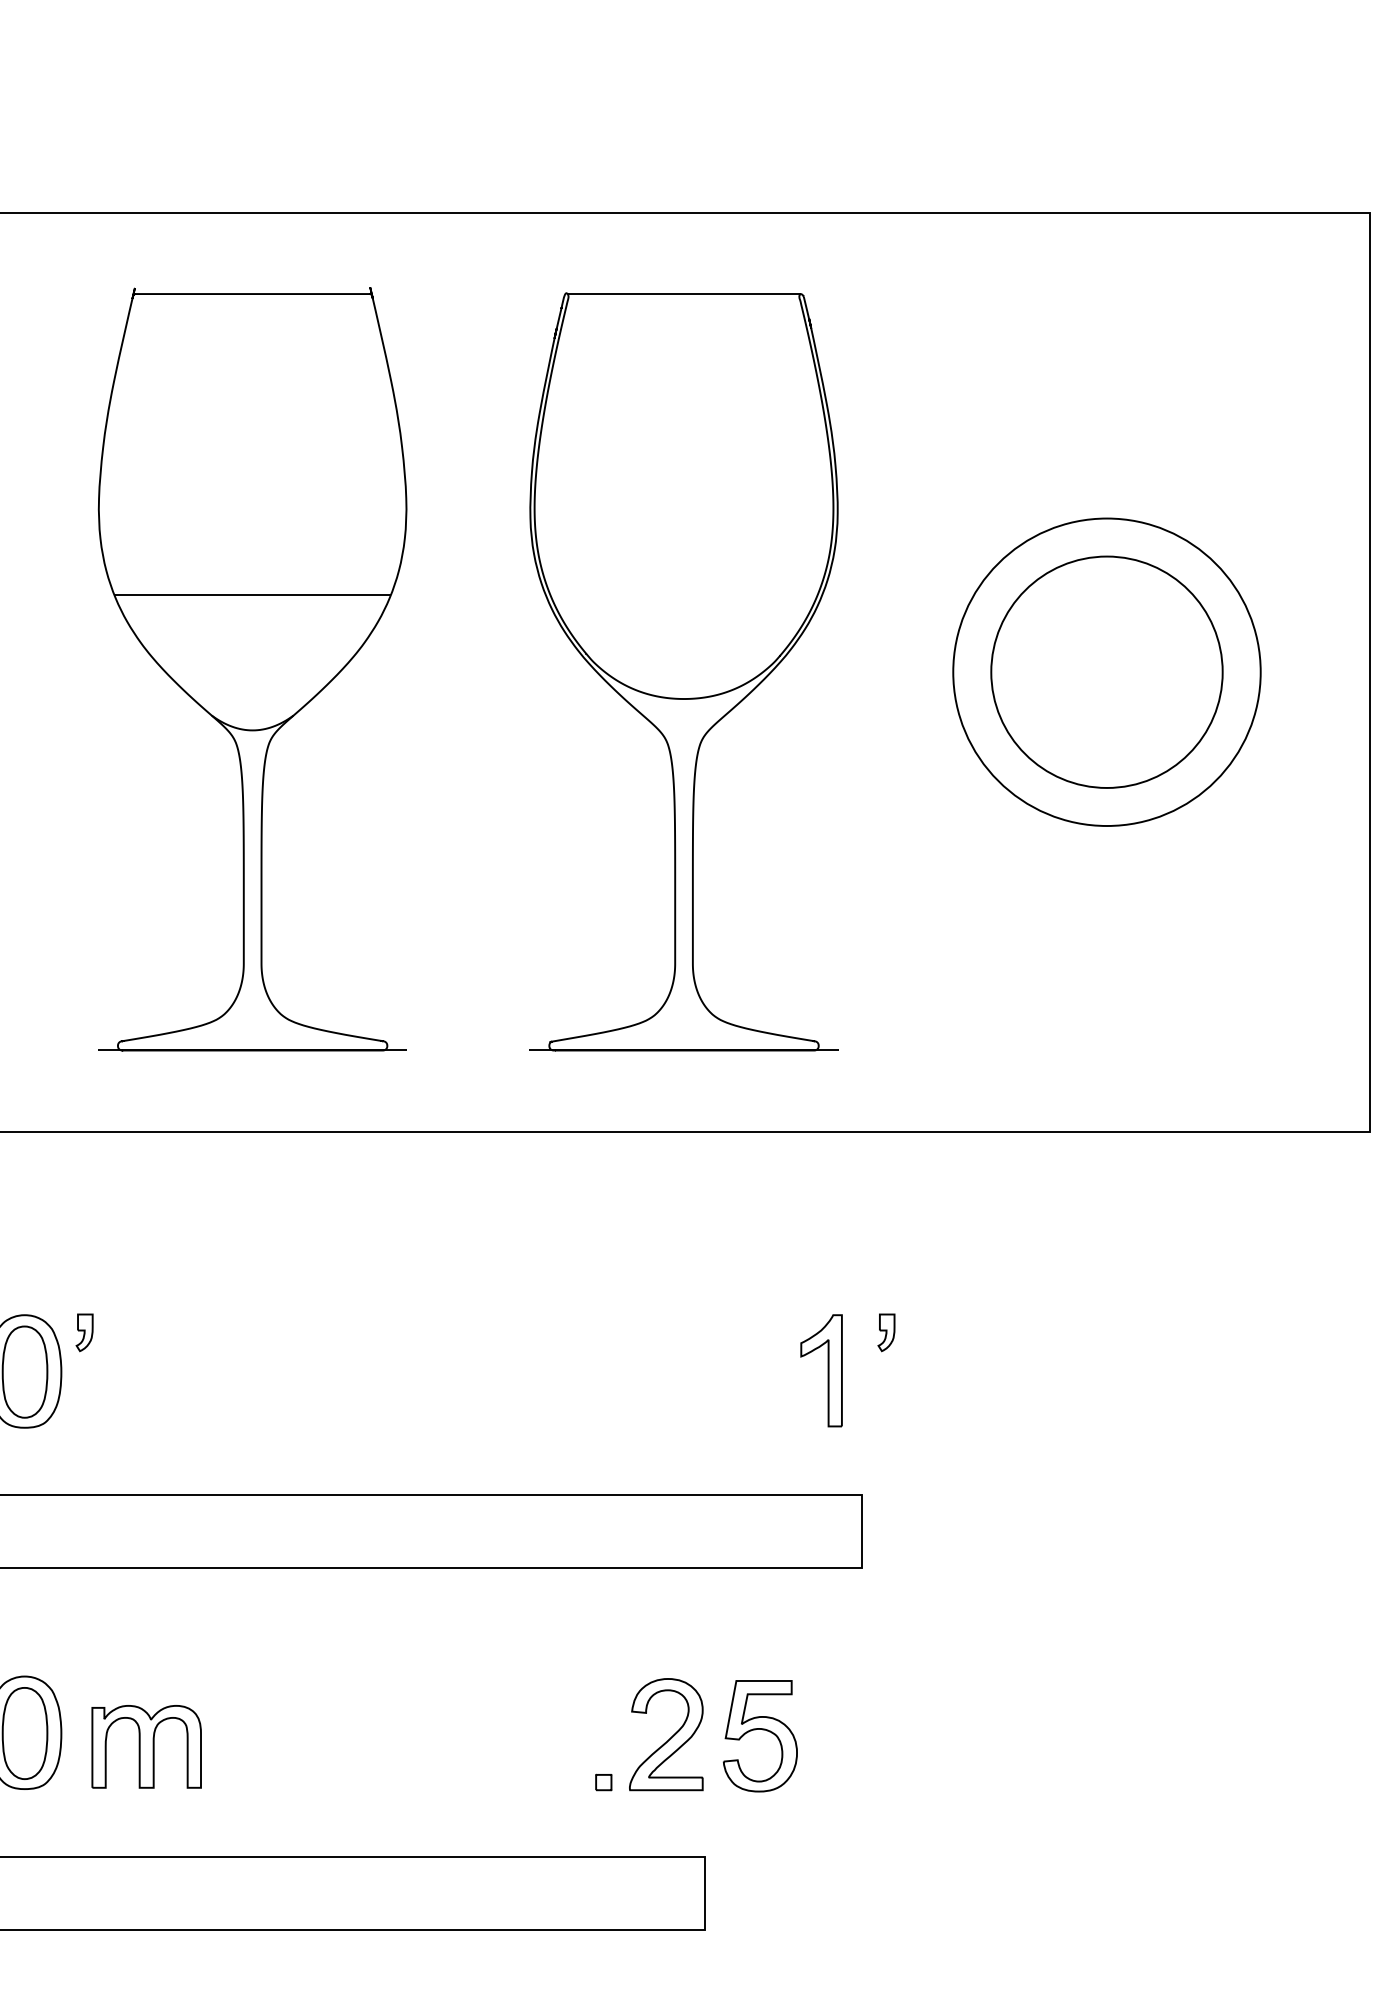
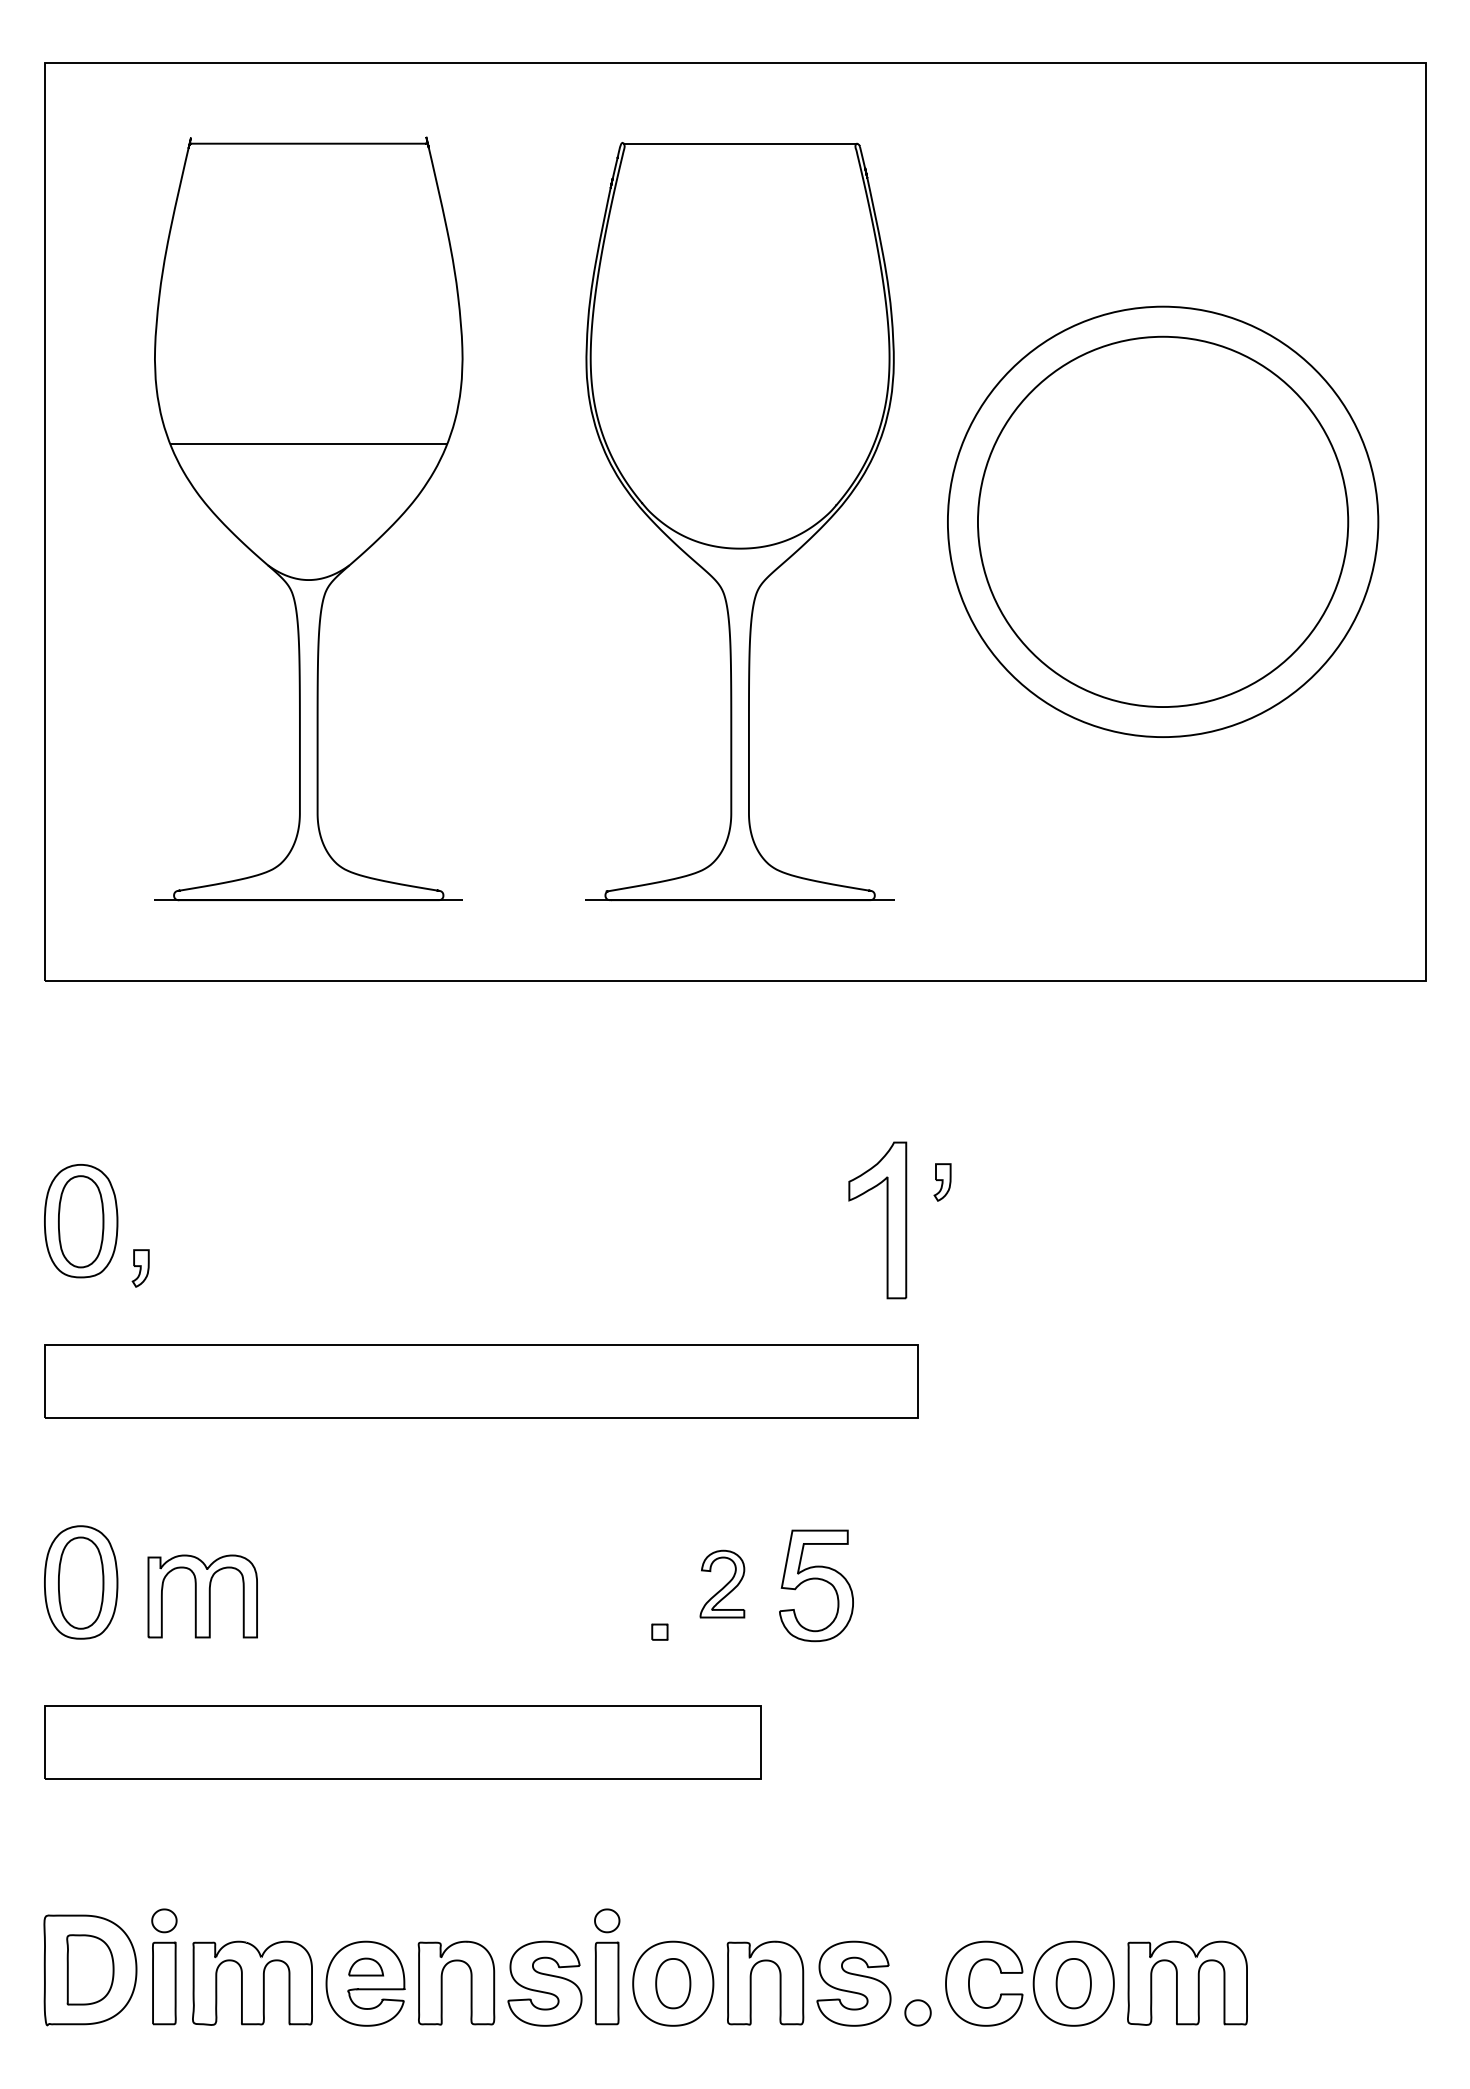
circle: (1106, 671) -> (1162, 521), size x1.4
circle: (1106, 671) -> (1162, 521), size x1.6
part: (84, 1332) -> (140, 1268), moved
part: (821, 1370) -> (877, 1220), size x1.4
part: (666, 1733) -> (722, 1583), size x0.6

